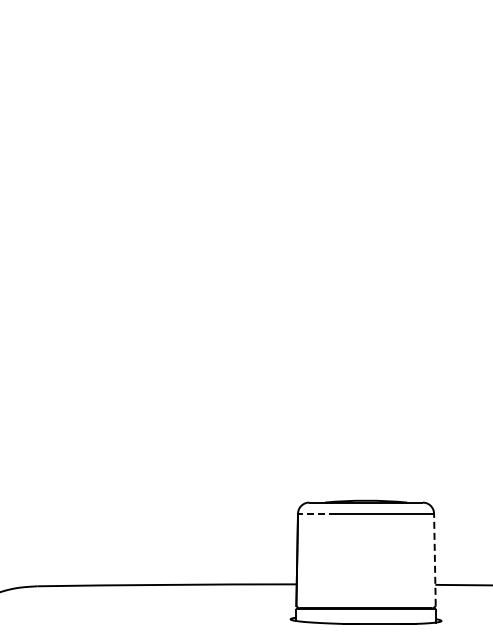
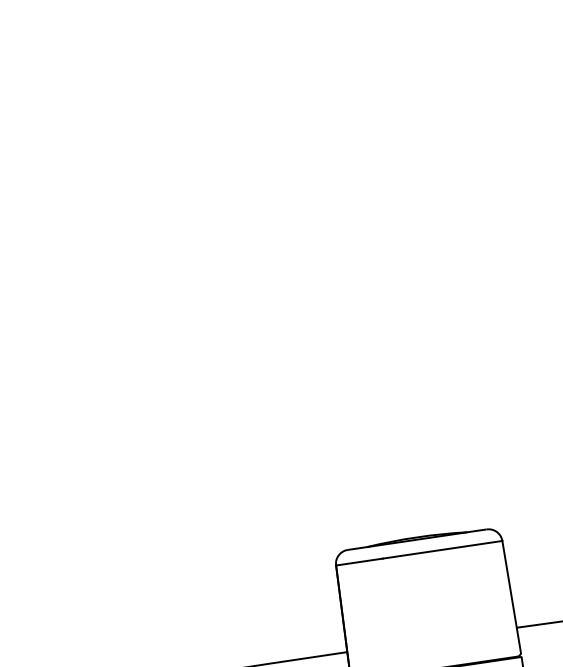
line: (316, 513) -> (358, 561), dashed -> solid
line: (434, 559) -> (511, 596), dashed -> solid

